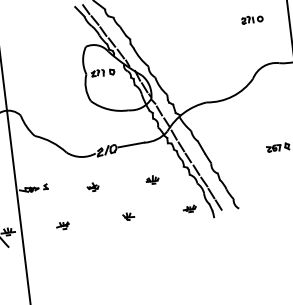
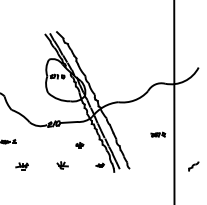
part: (251, 19) -> (151, 55), removed
part: (91, 186) -> (42, 144), removed
part: (128, 216) -> (62, 165), size x1.6
part: (62, 226) -> (21, 166), size x1.6

